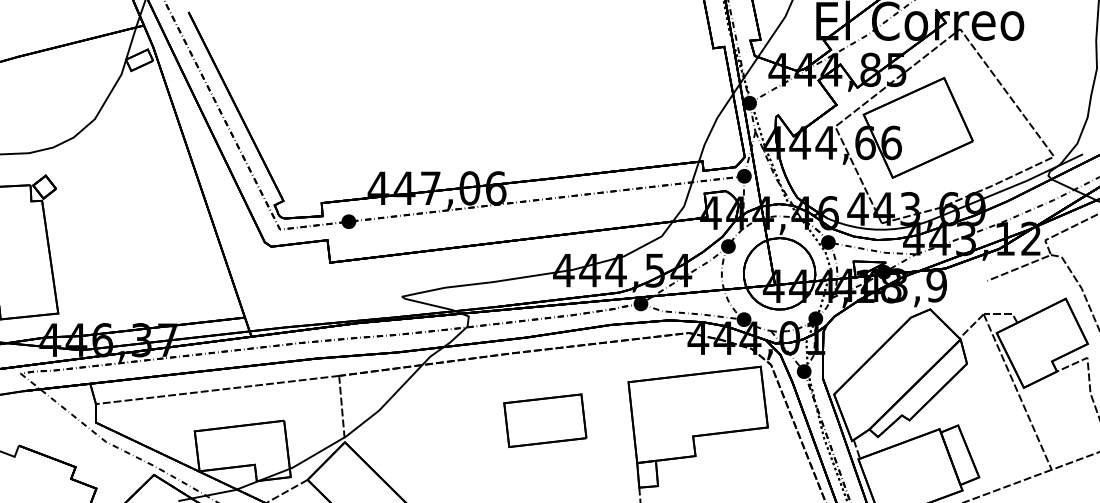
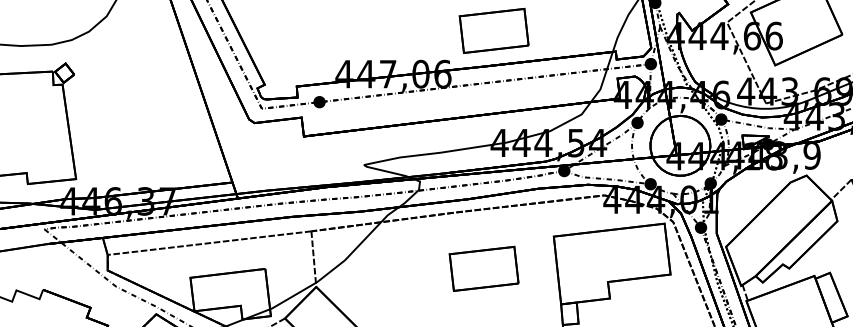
part: (557, 136) -> (494, 30), added

